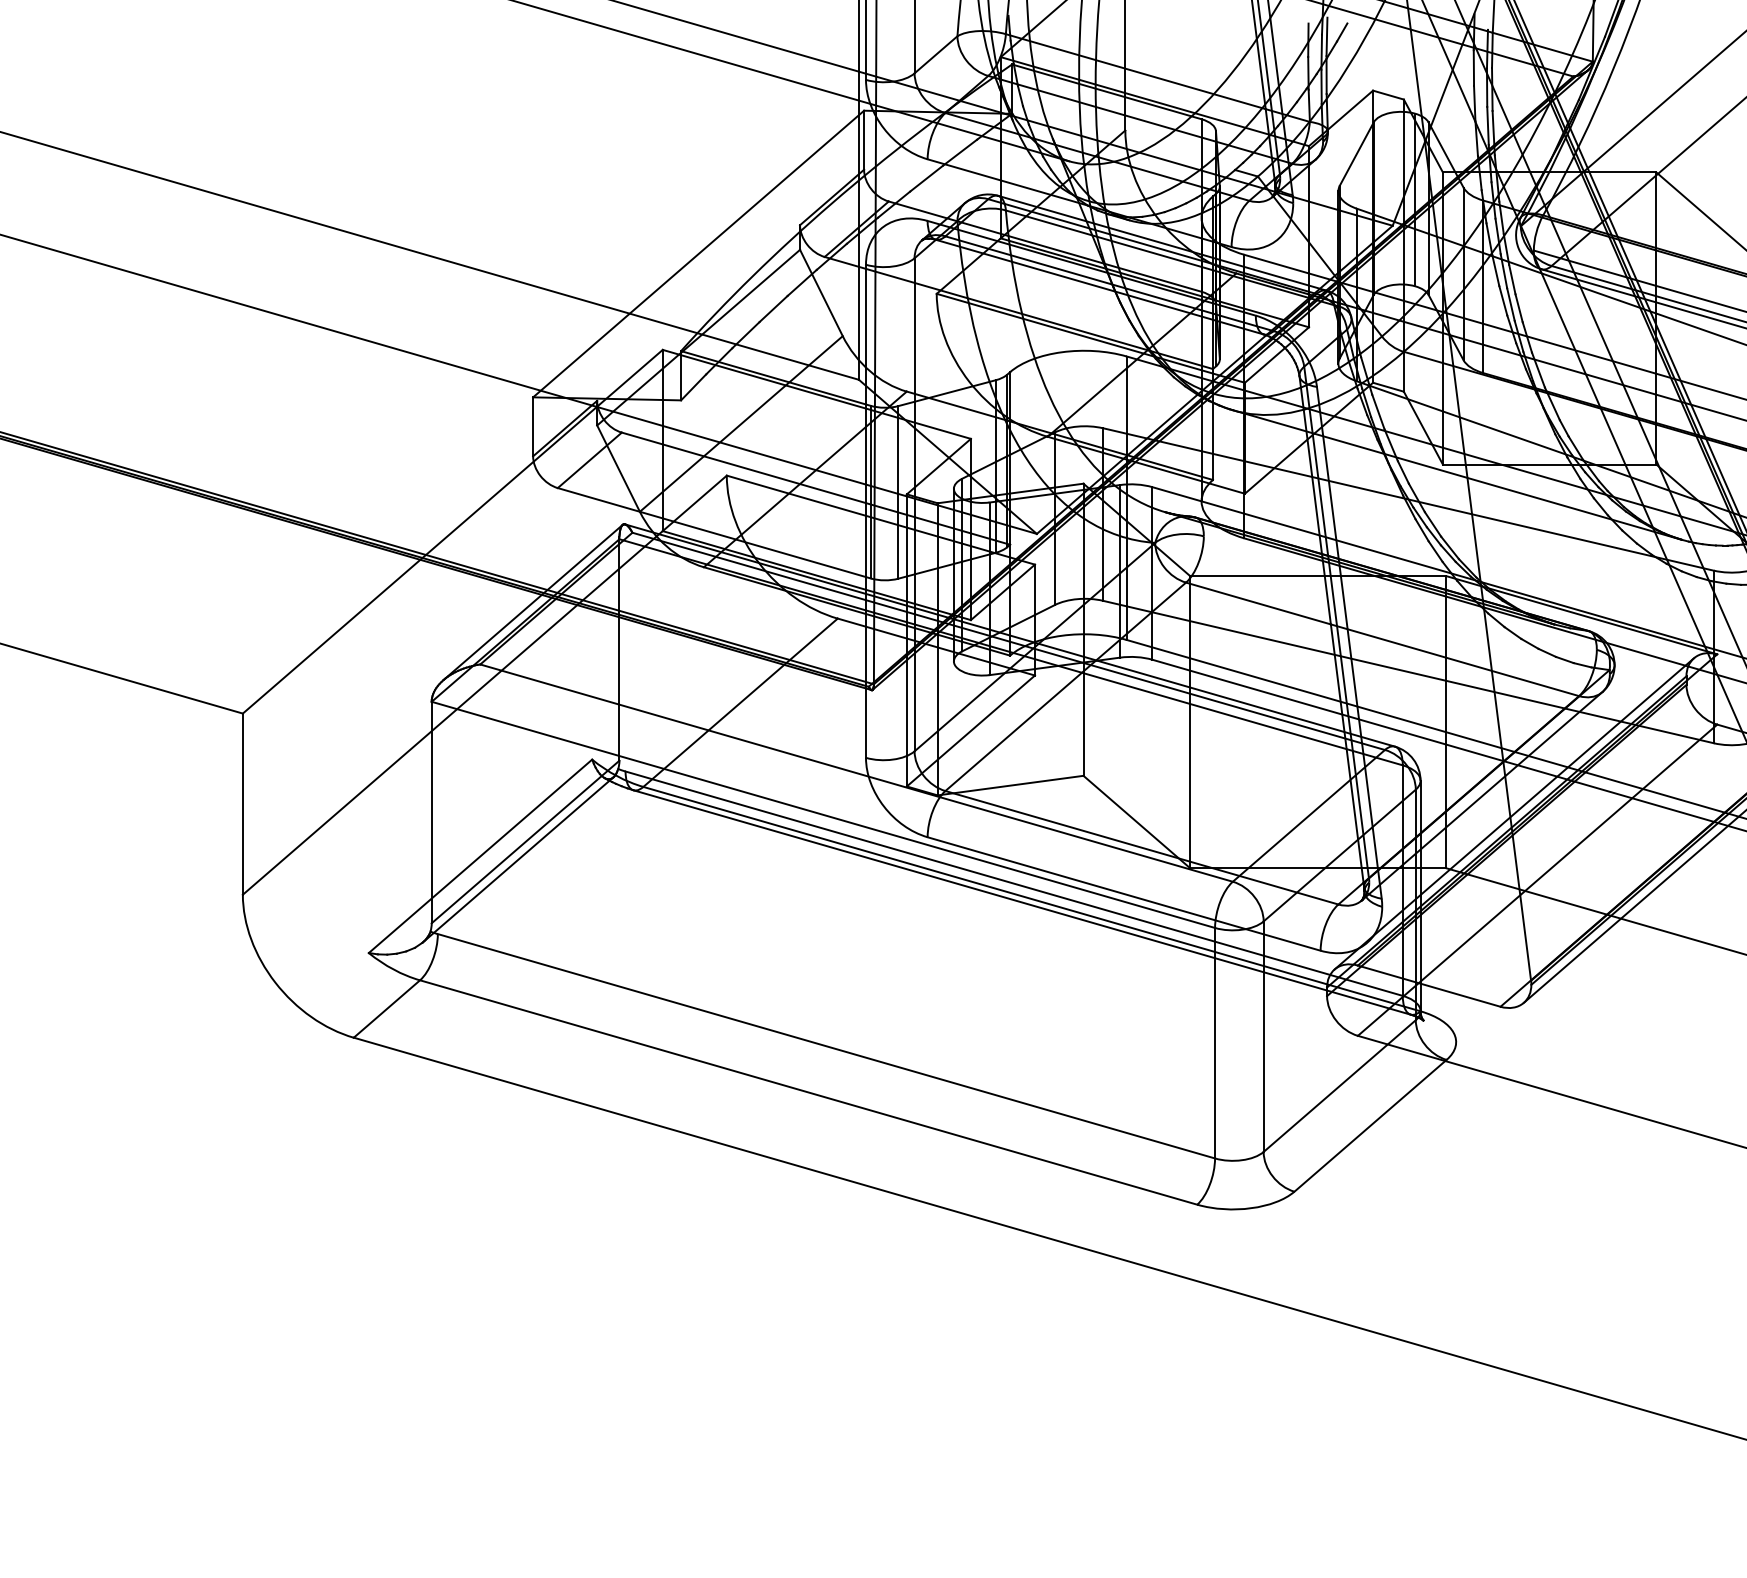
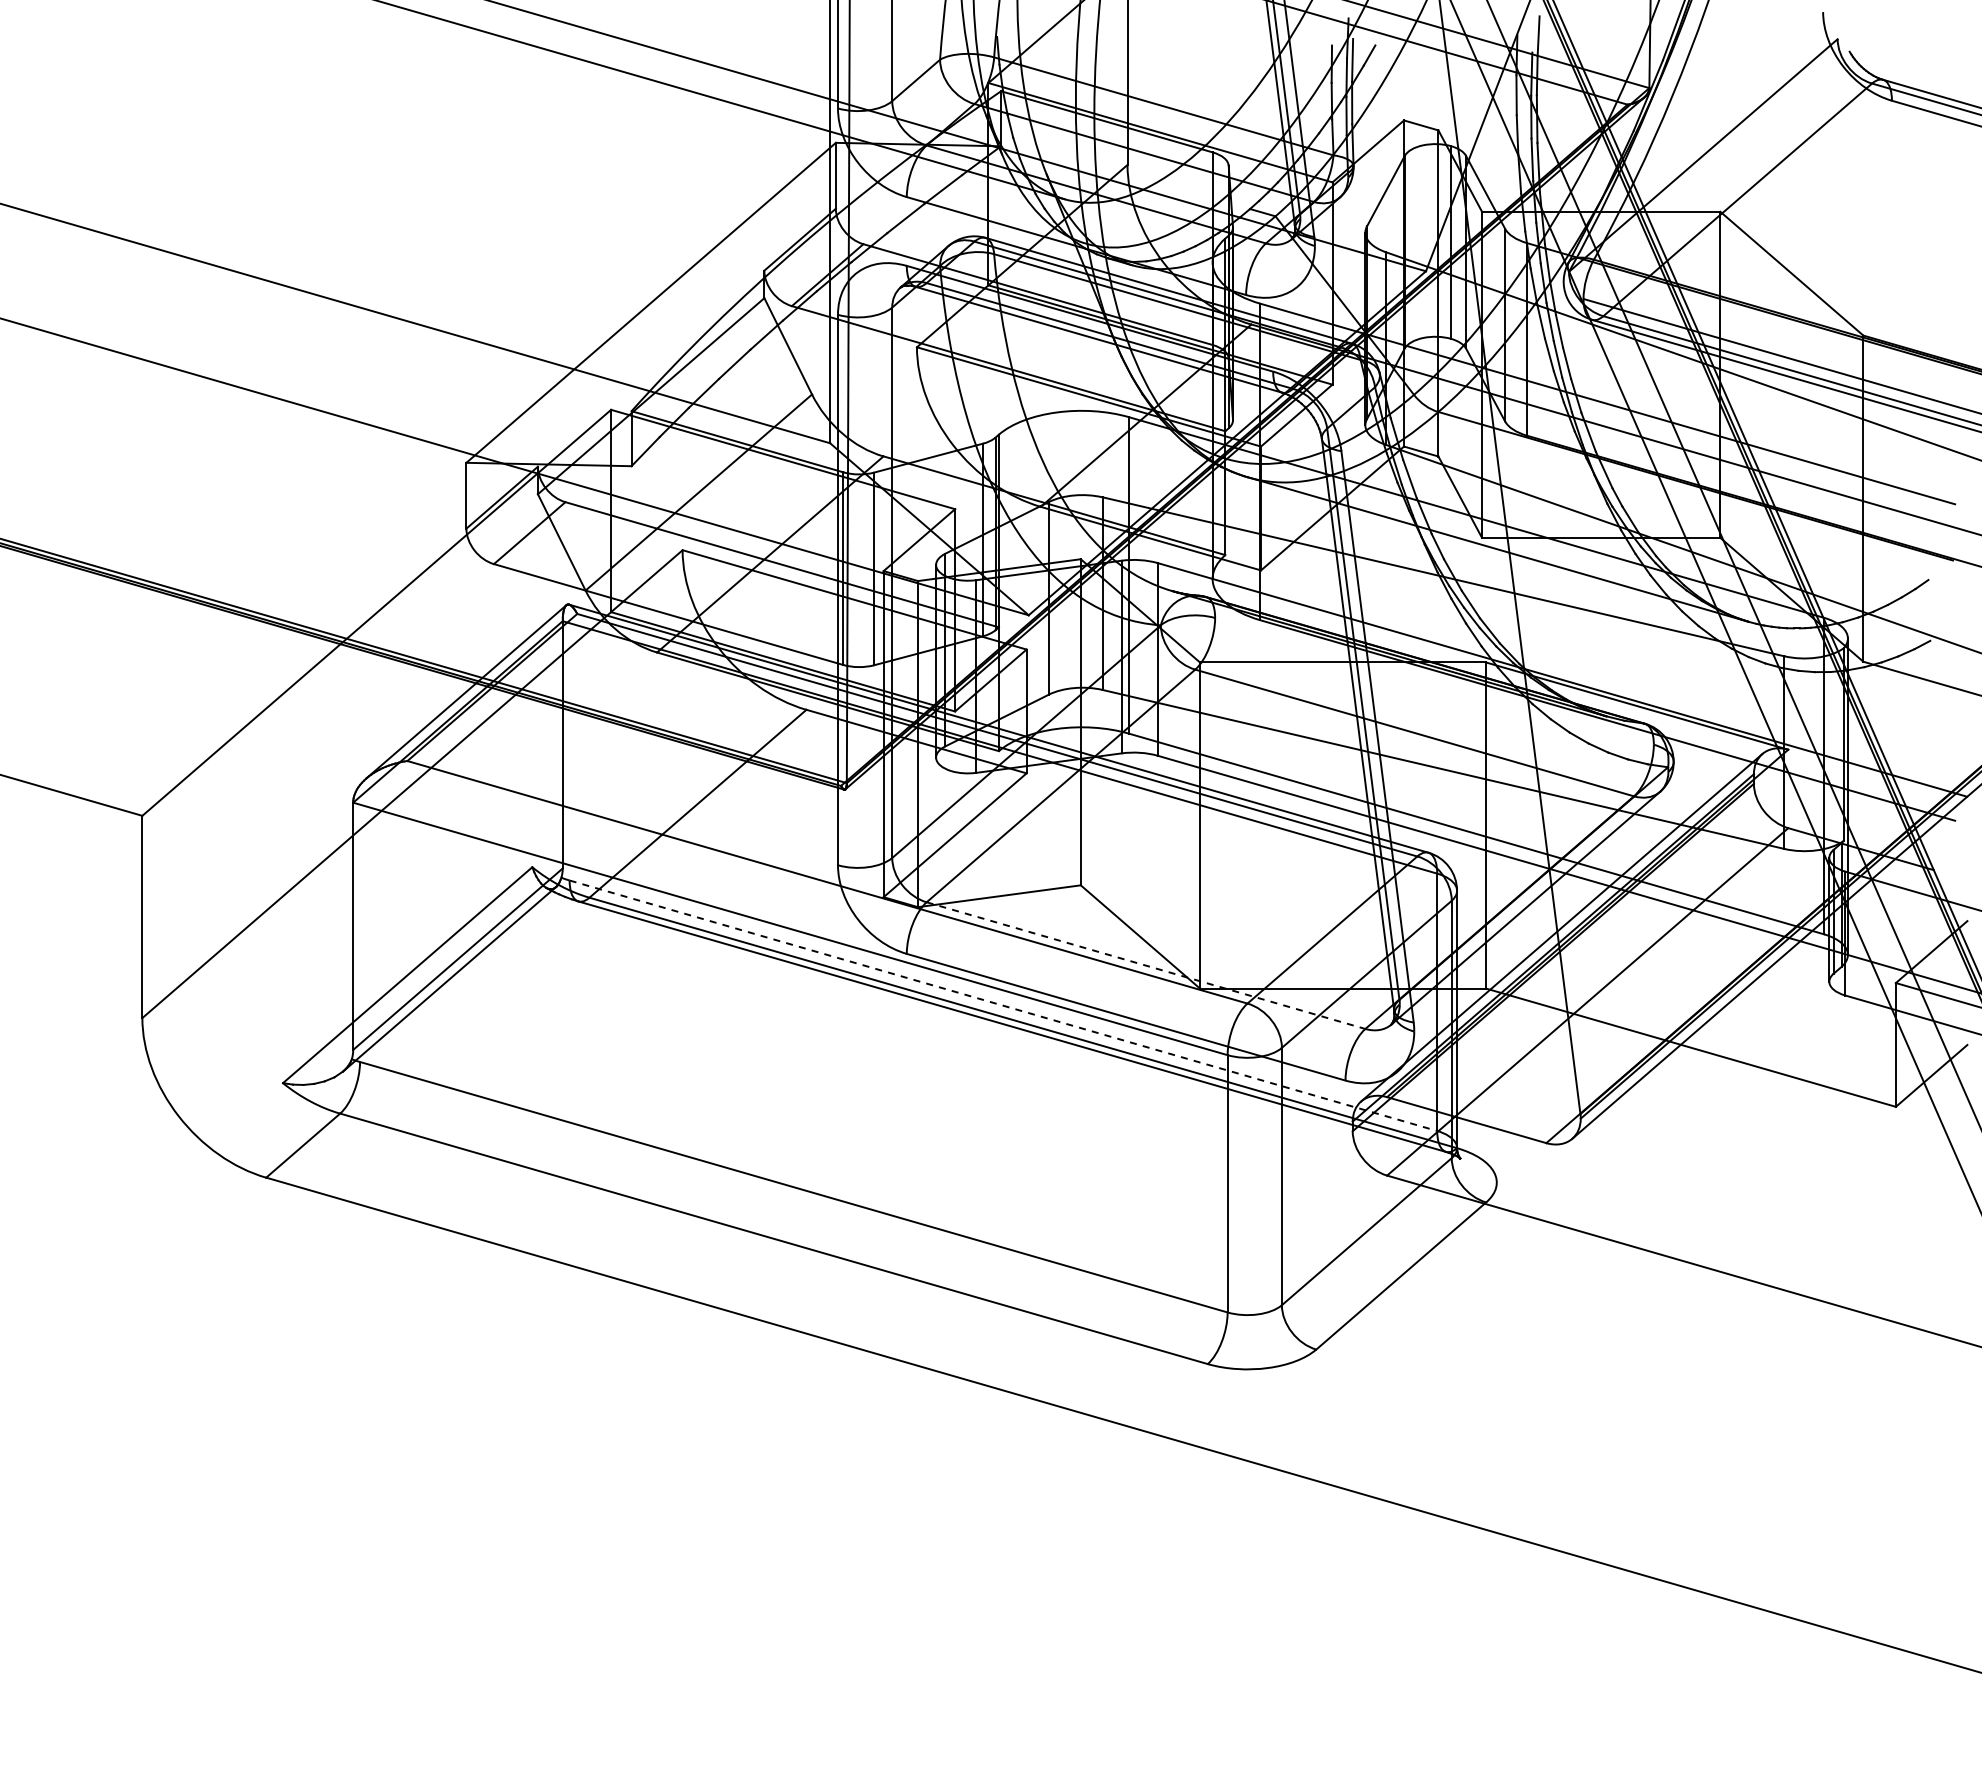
line: (1142, 847) -> (1146, 965), solid -> dashed
line: (1014, 883) -> (1003, 1005), solid -> dashed

